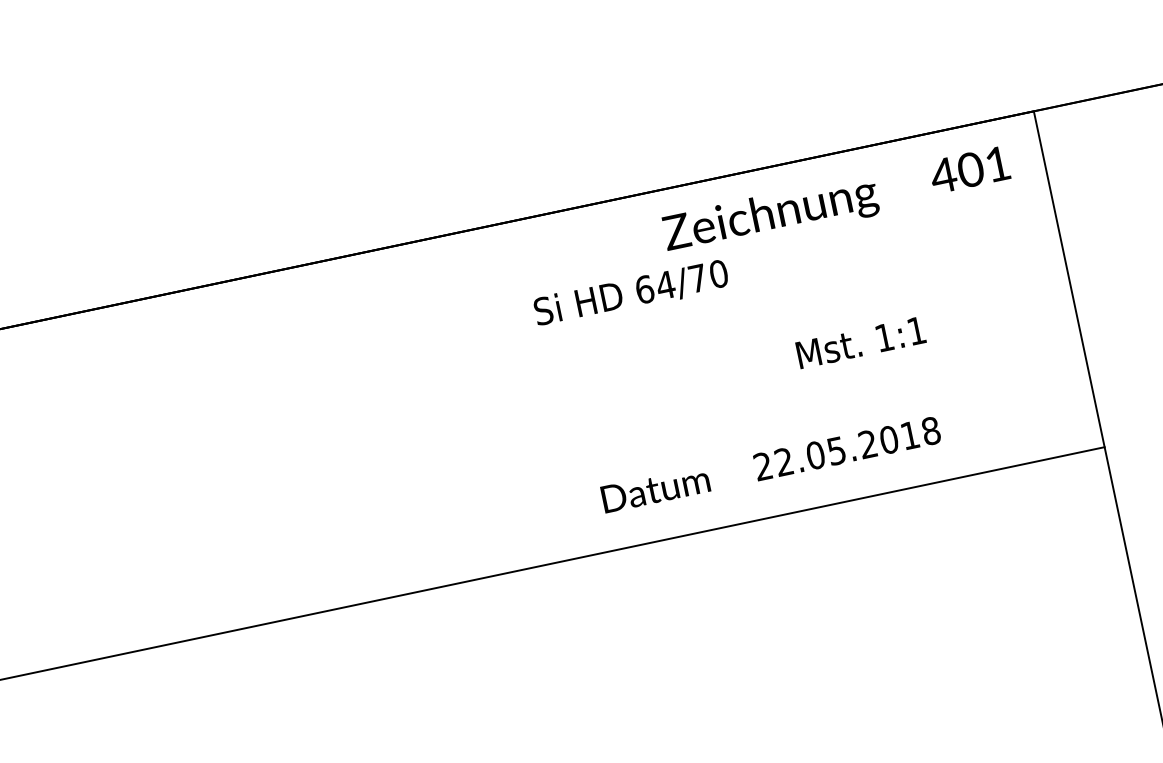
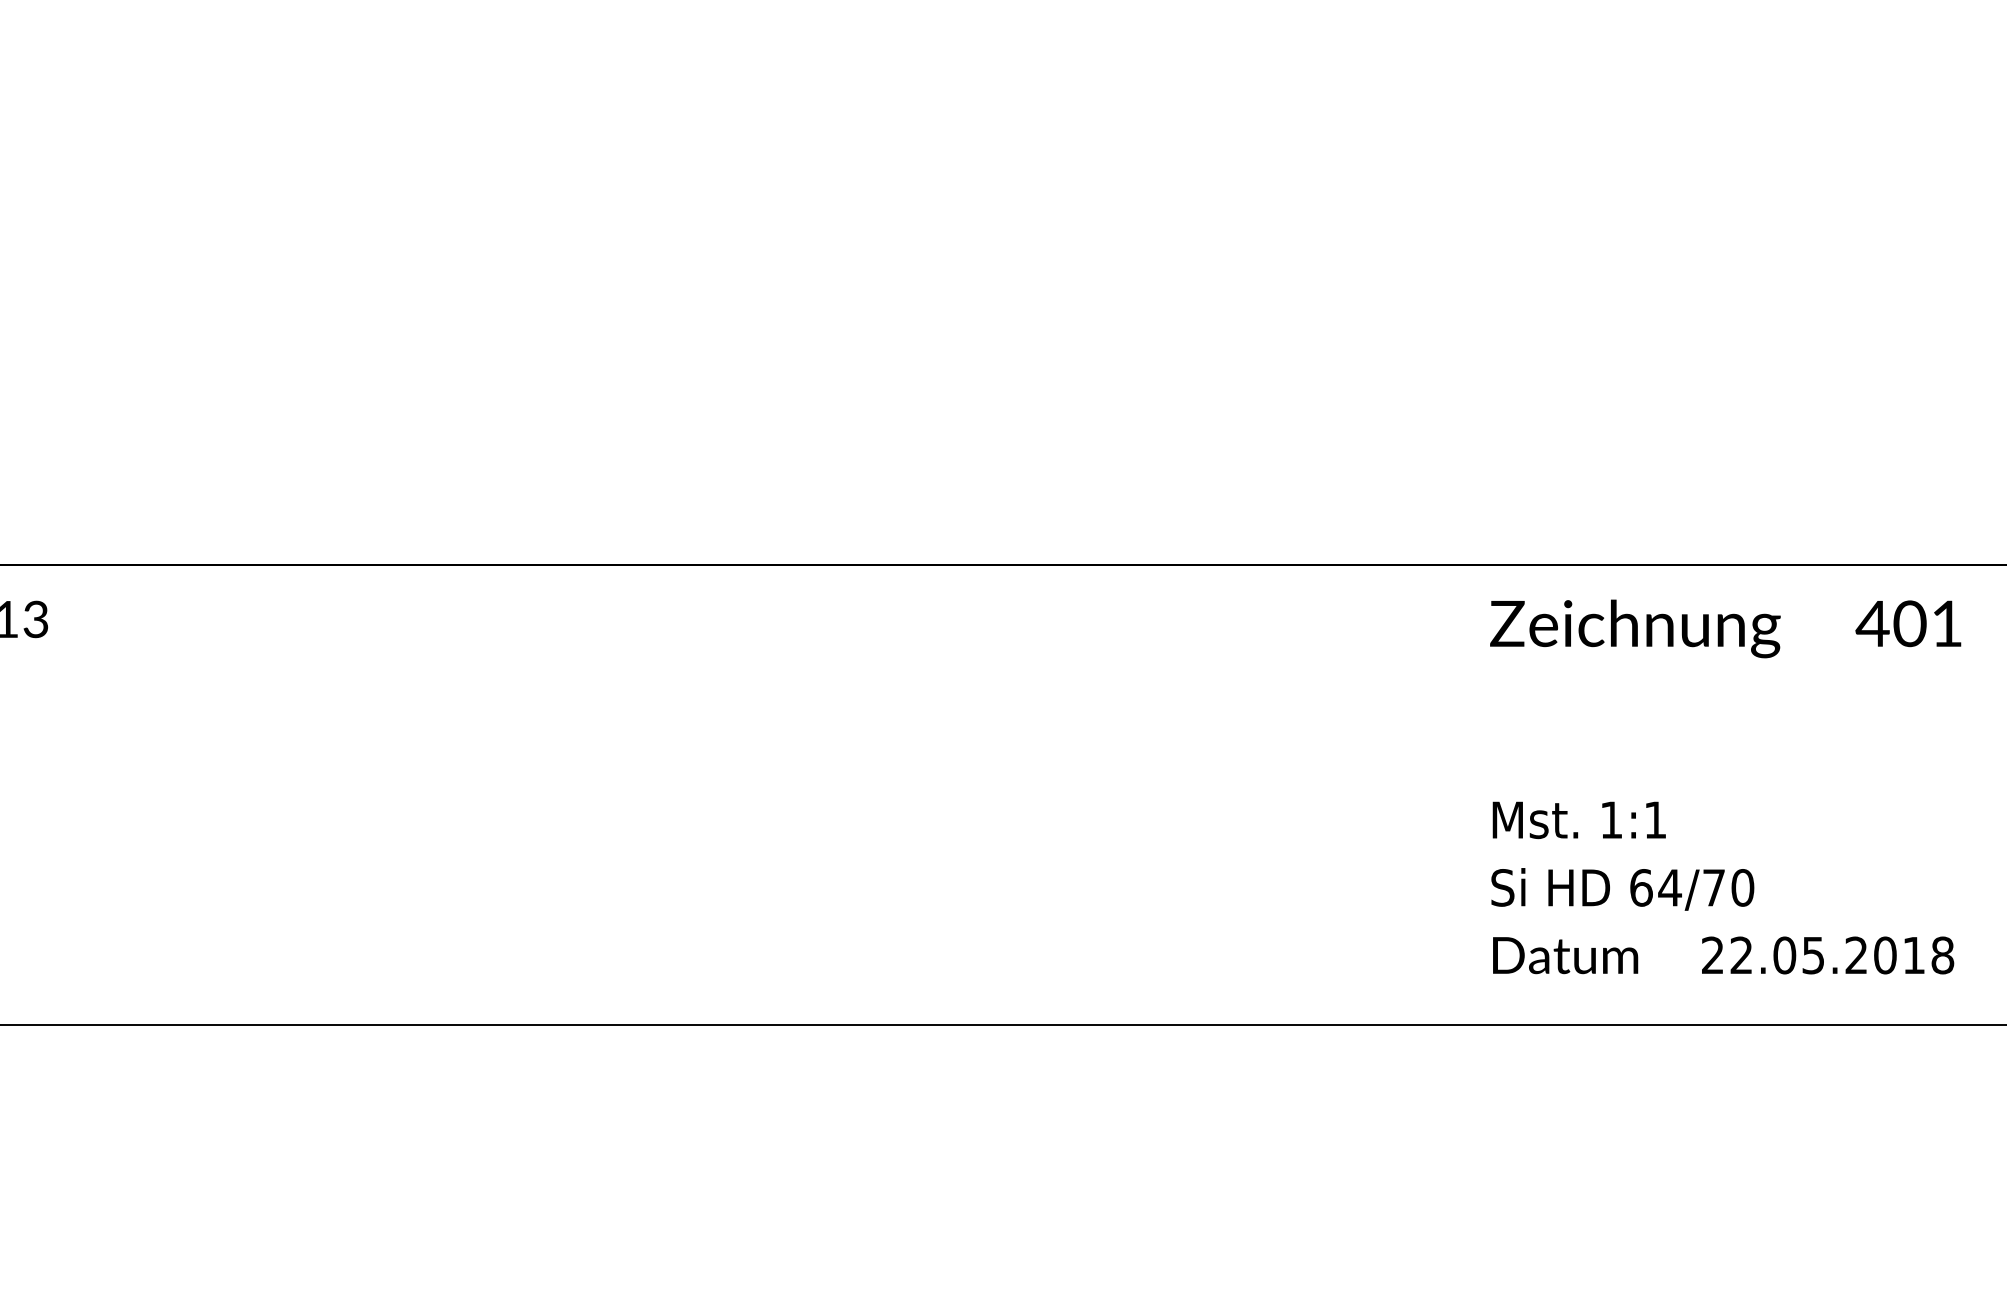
text: (631, 293) -> (1622, 889), moved
text: (860, 343) -> (1578, 820), moved
text: (771, 464) -> (1723, 955), moved

